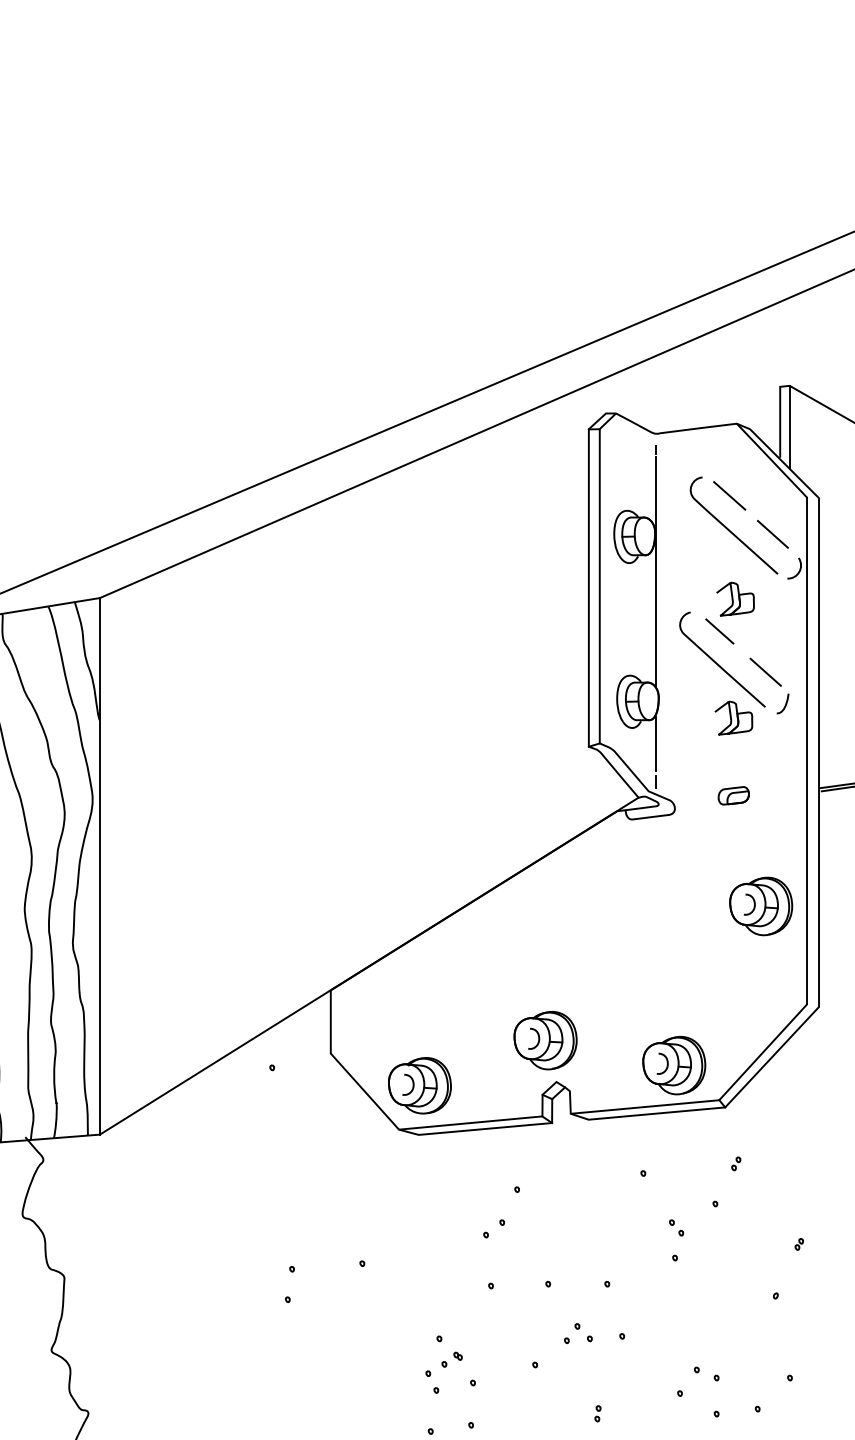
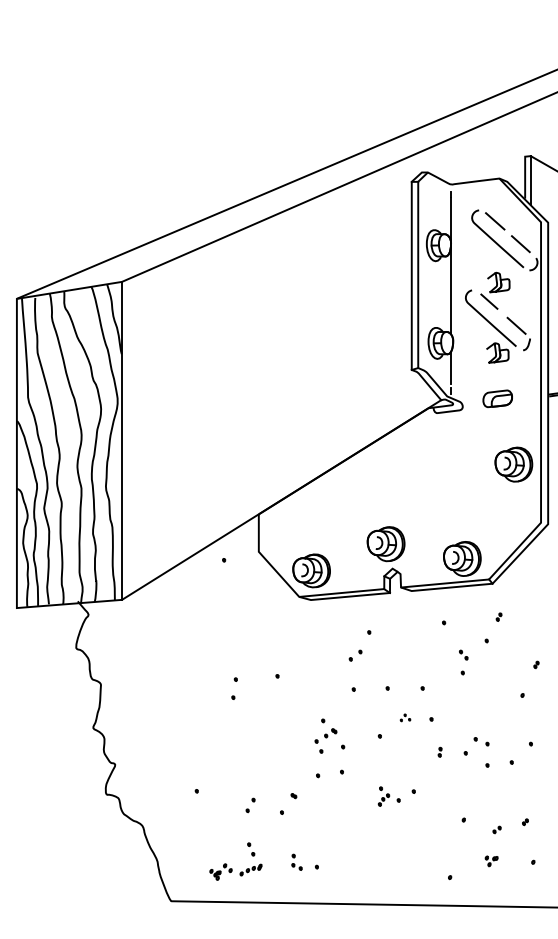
part: (733, 796) -> (497, 399), size x1.6
part: (578, 1333) -> (405, 717), size x0.6
part: (596, 1412) -> (439, 751), moved

